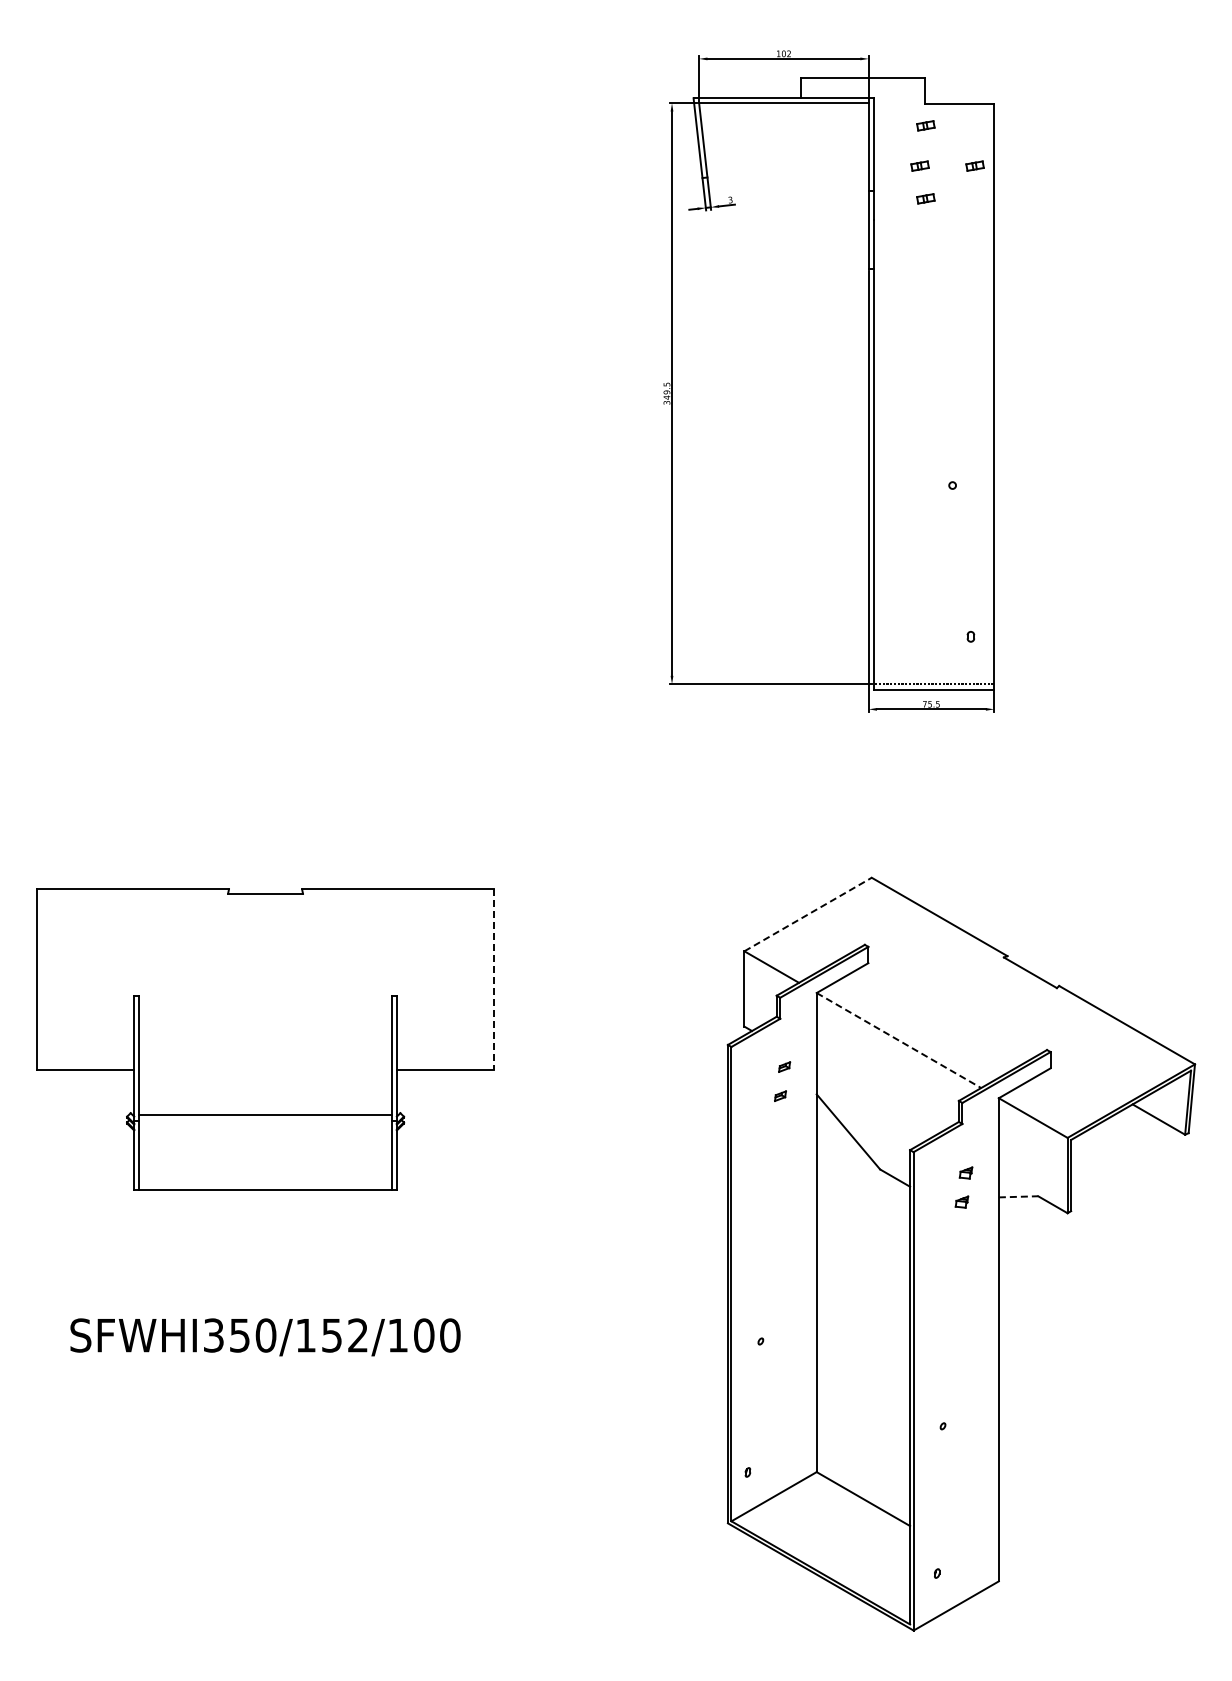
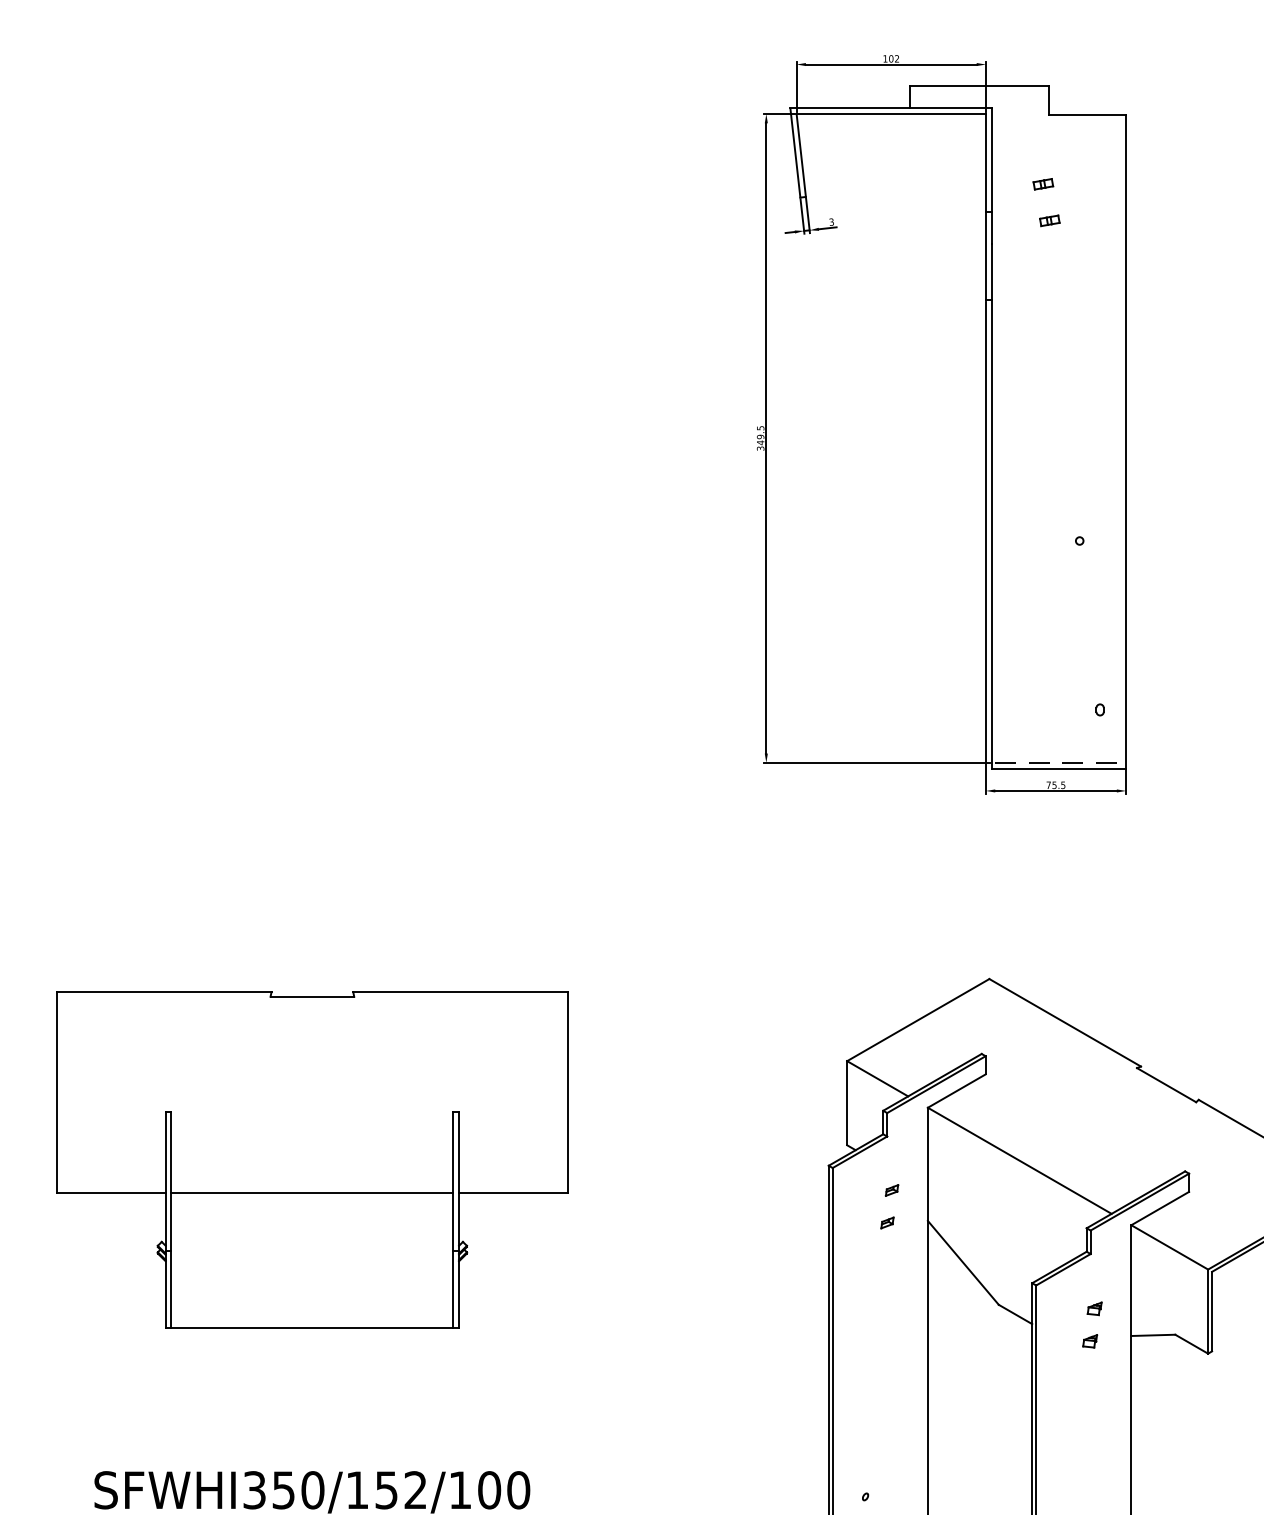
part: (925, 125) -> (1049, 138), removed
part: (974, 165) -> (1104, 183), removed
line: (808, 914) -> (918, 1020), dashed -> solid
line: (494, 980) -> (568, 1093), dashed -> solid
line: (899, 1040) -> (1020, 1160), dashed -> solid
line: (265, 1114) -> (312, 1193), moved
line: (1018, 1196) -> (1153, 1334), dashed -> solid

